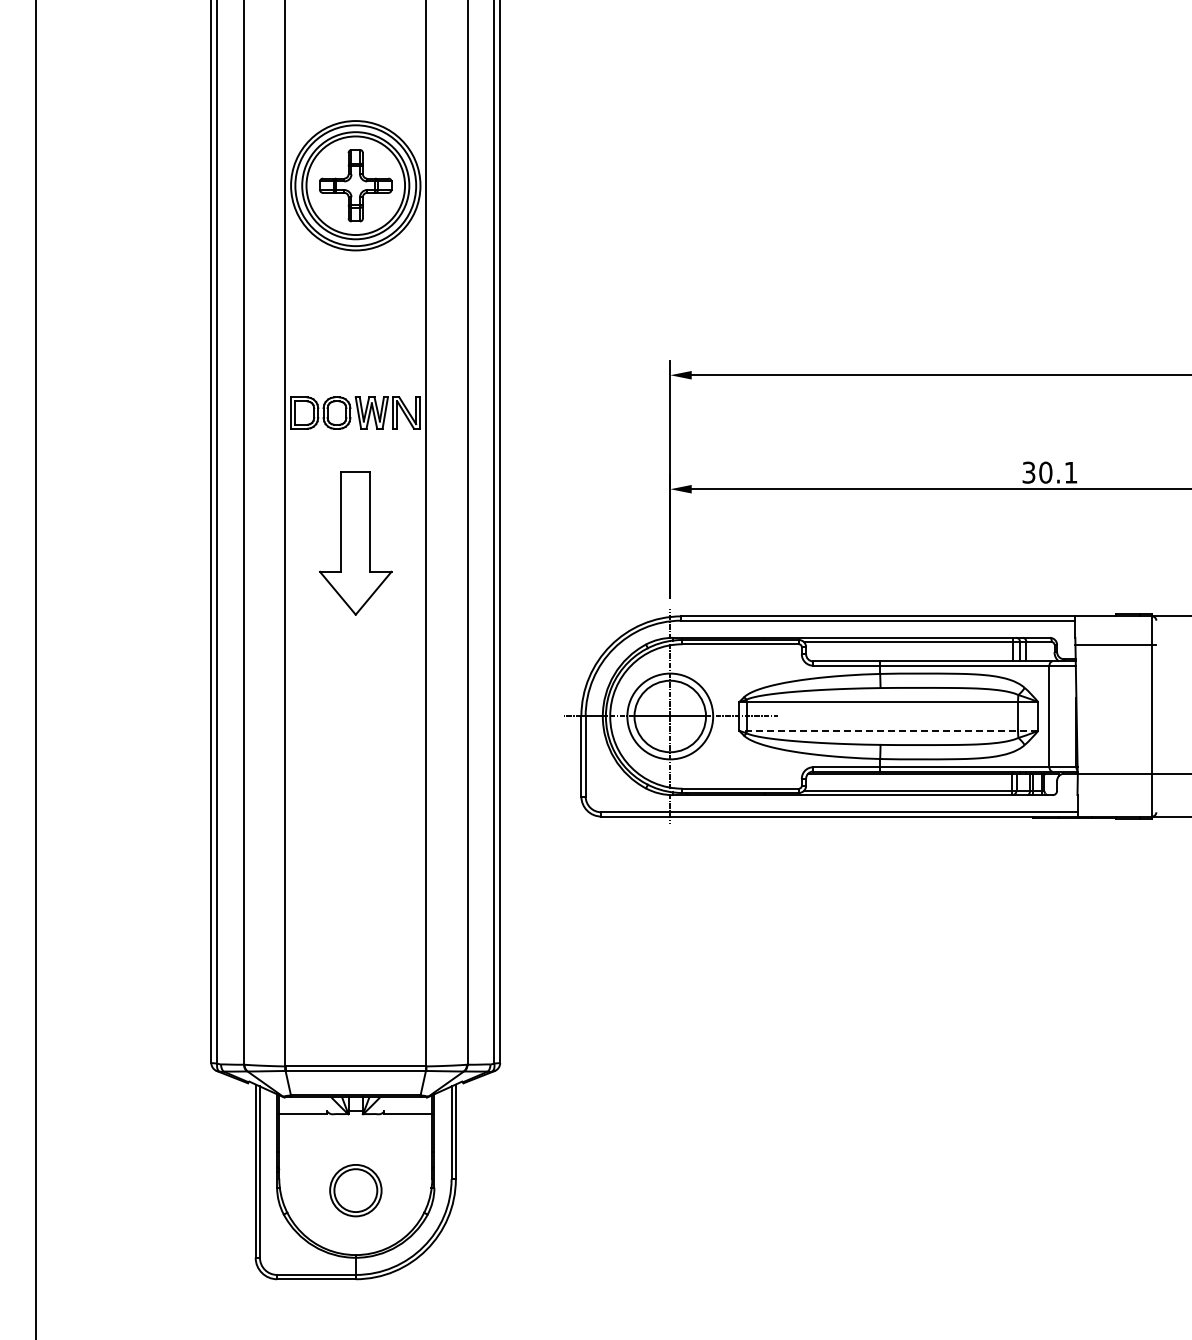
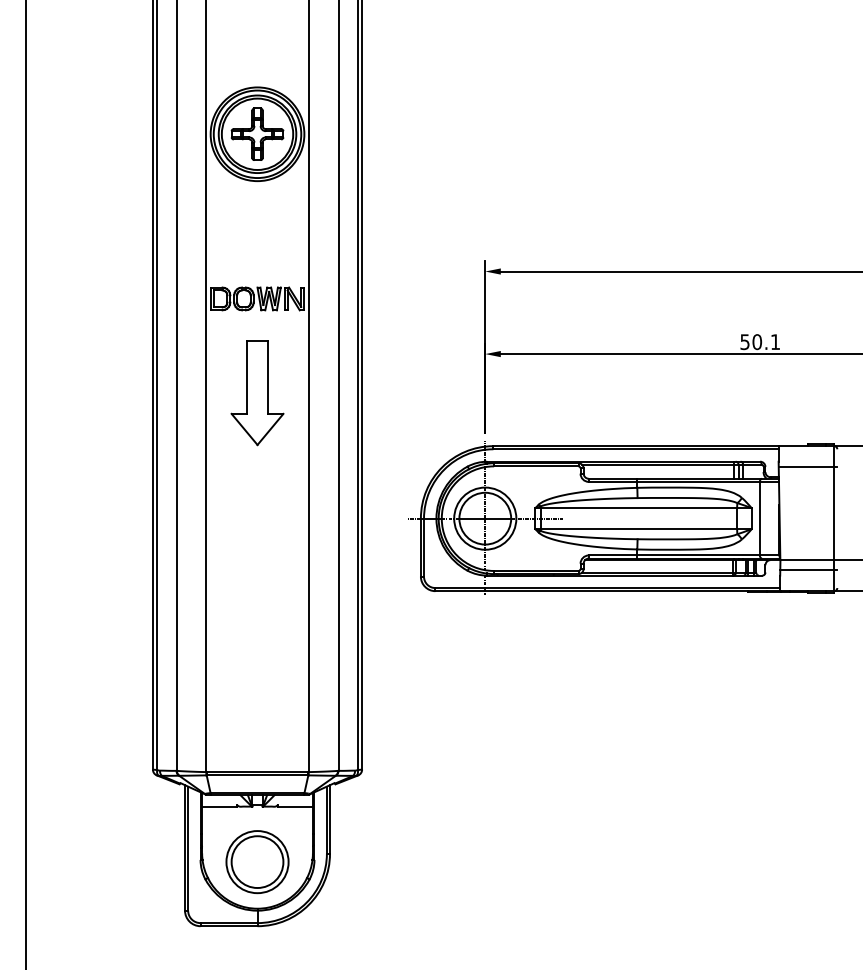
text: (1029, 471) -> (745, 341), 30.1 -> 50.1
line: (888, 730) -> (643, 528), dashed -> solid
line: (1116, 787) -> (808, 570), added
part: (355, 1190) -> (257, 861), size x1.67

